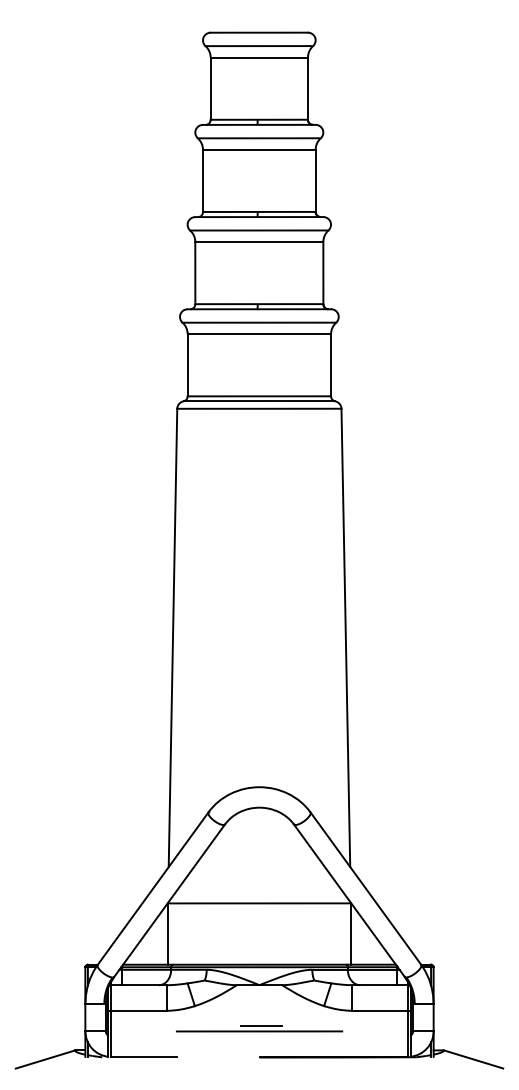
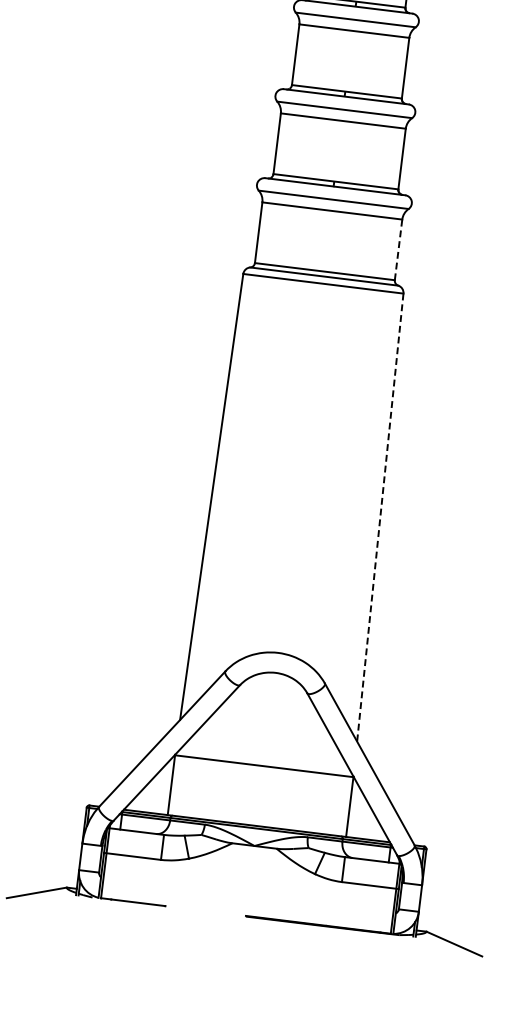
line: (331, 364) -> (399, 249), solid -> dashed
line: (345, 638) -> (379, 518), solid -> dashed
part: (259, 1028) -> (249, 888), removed

